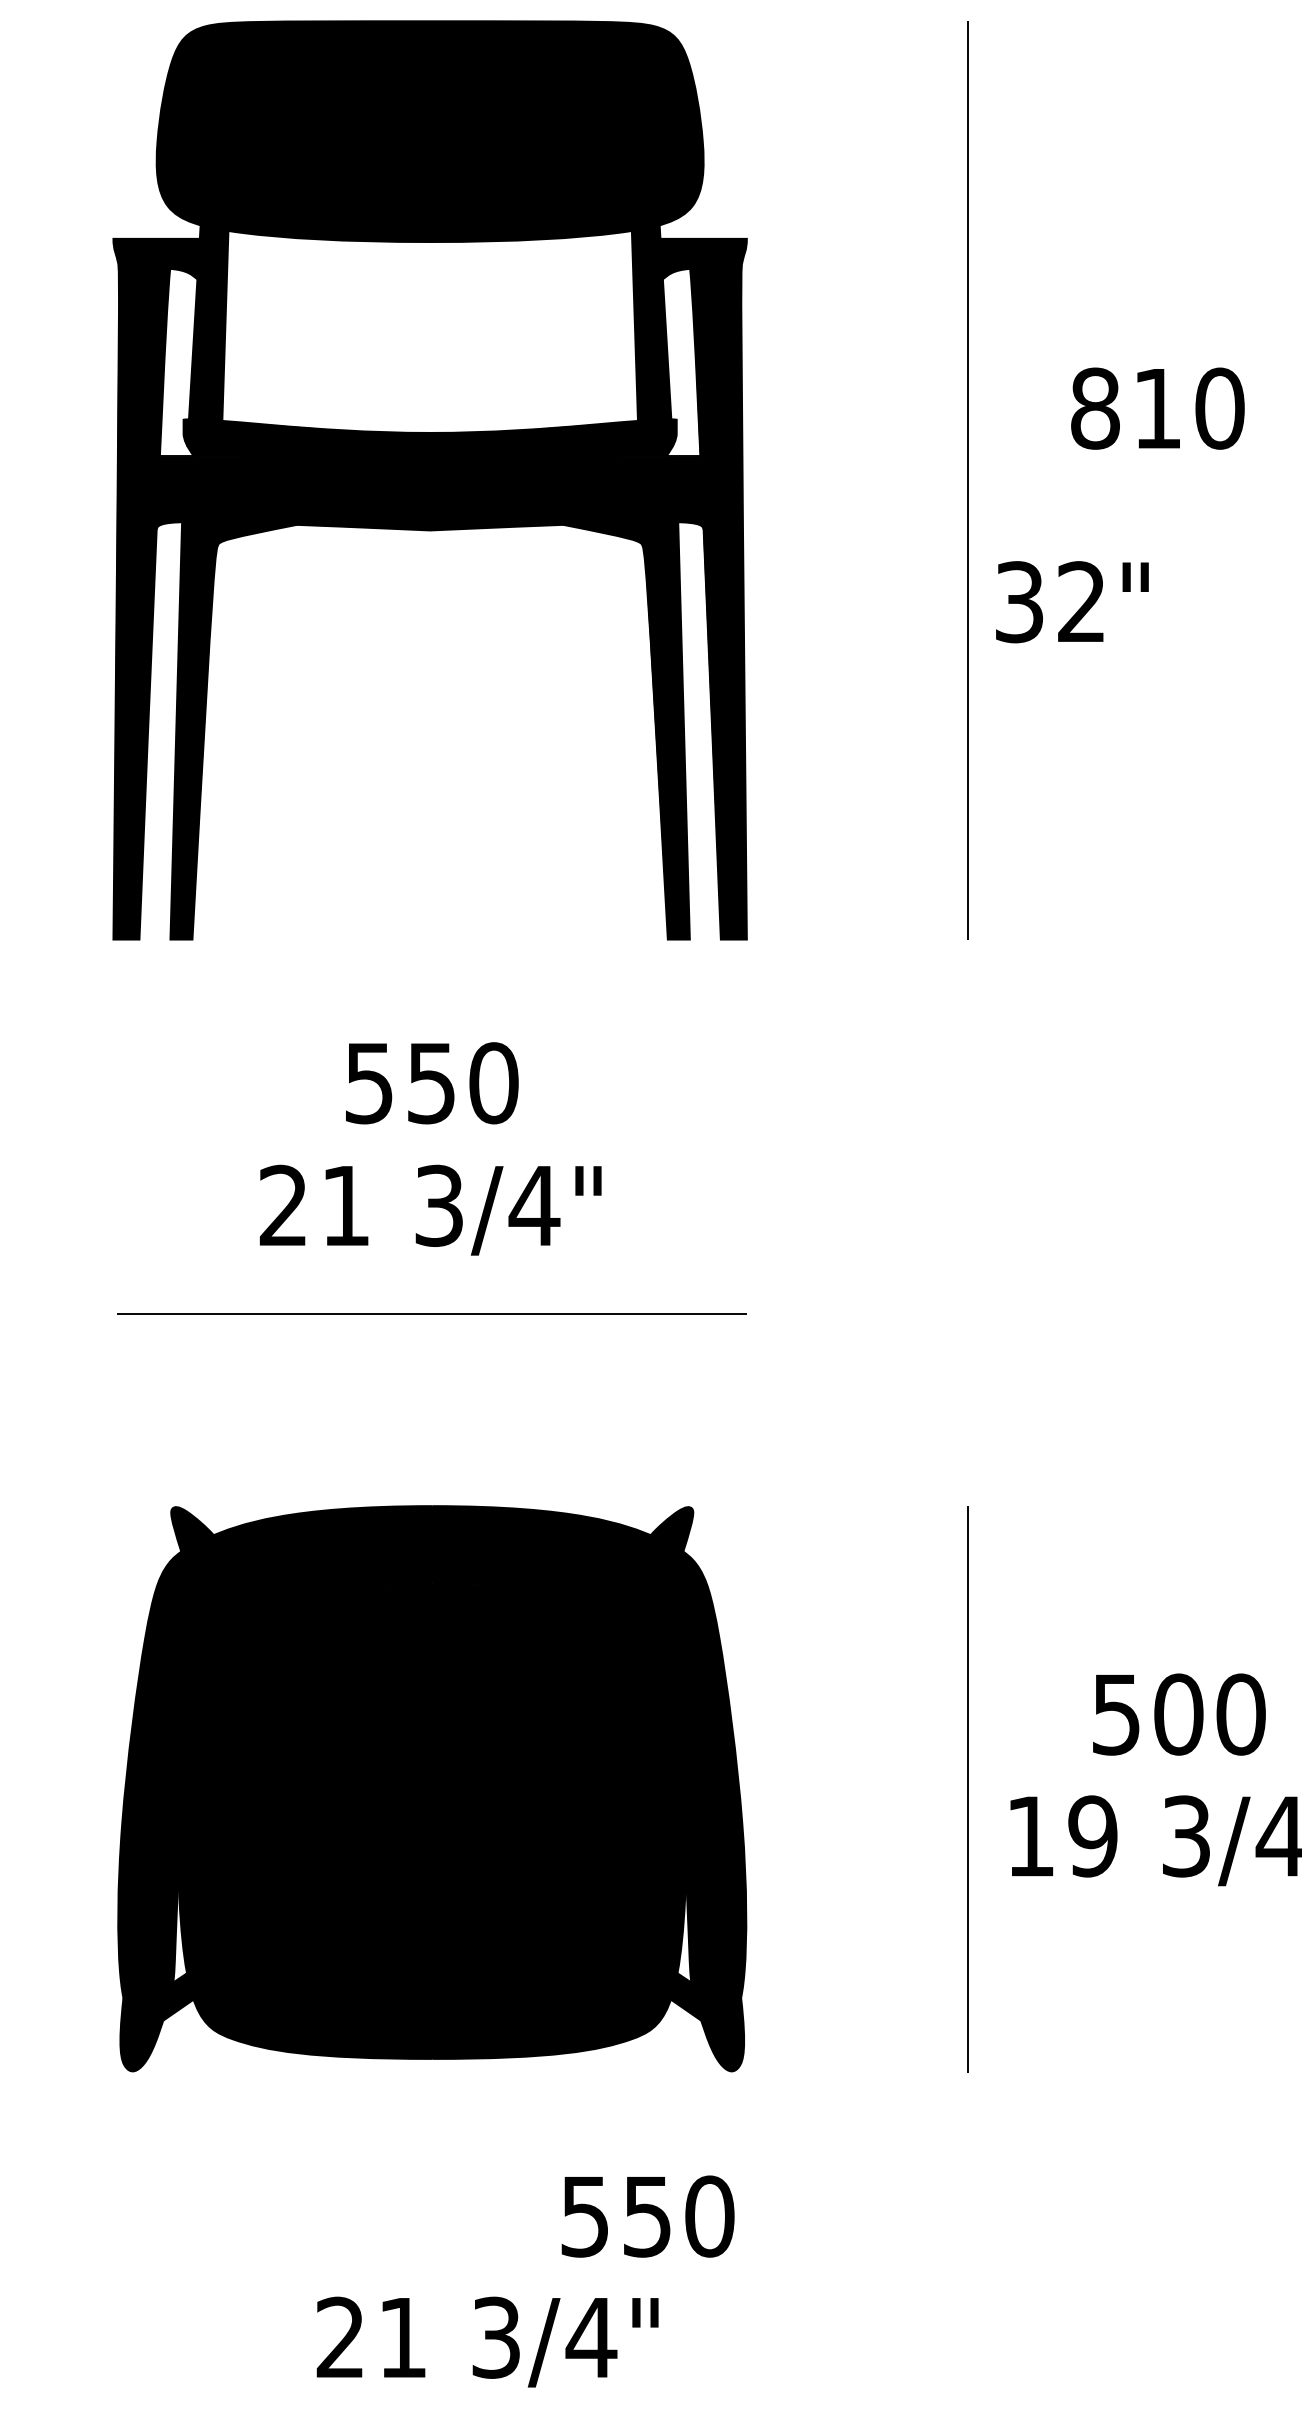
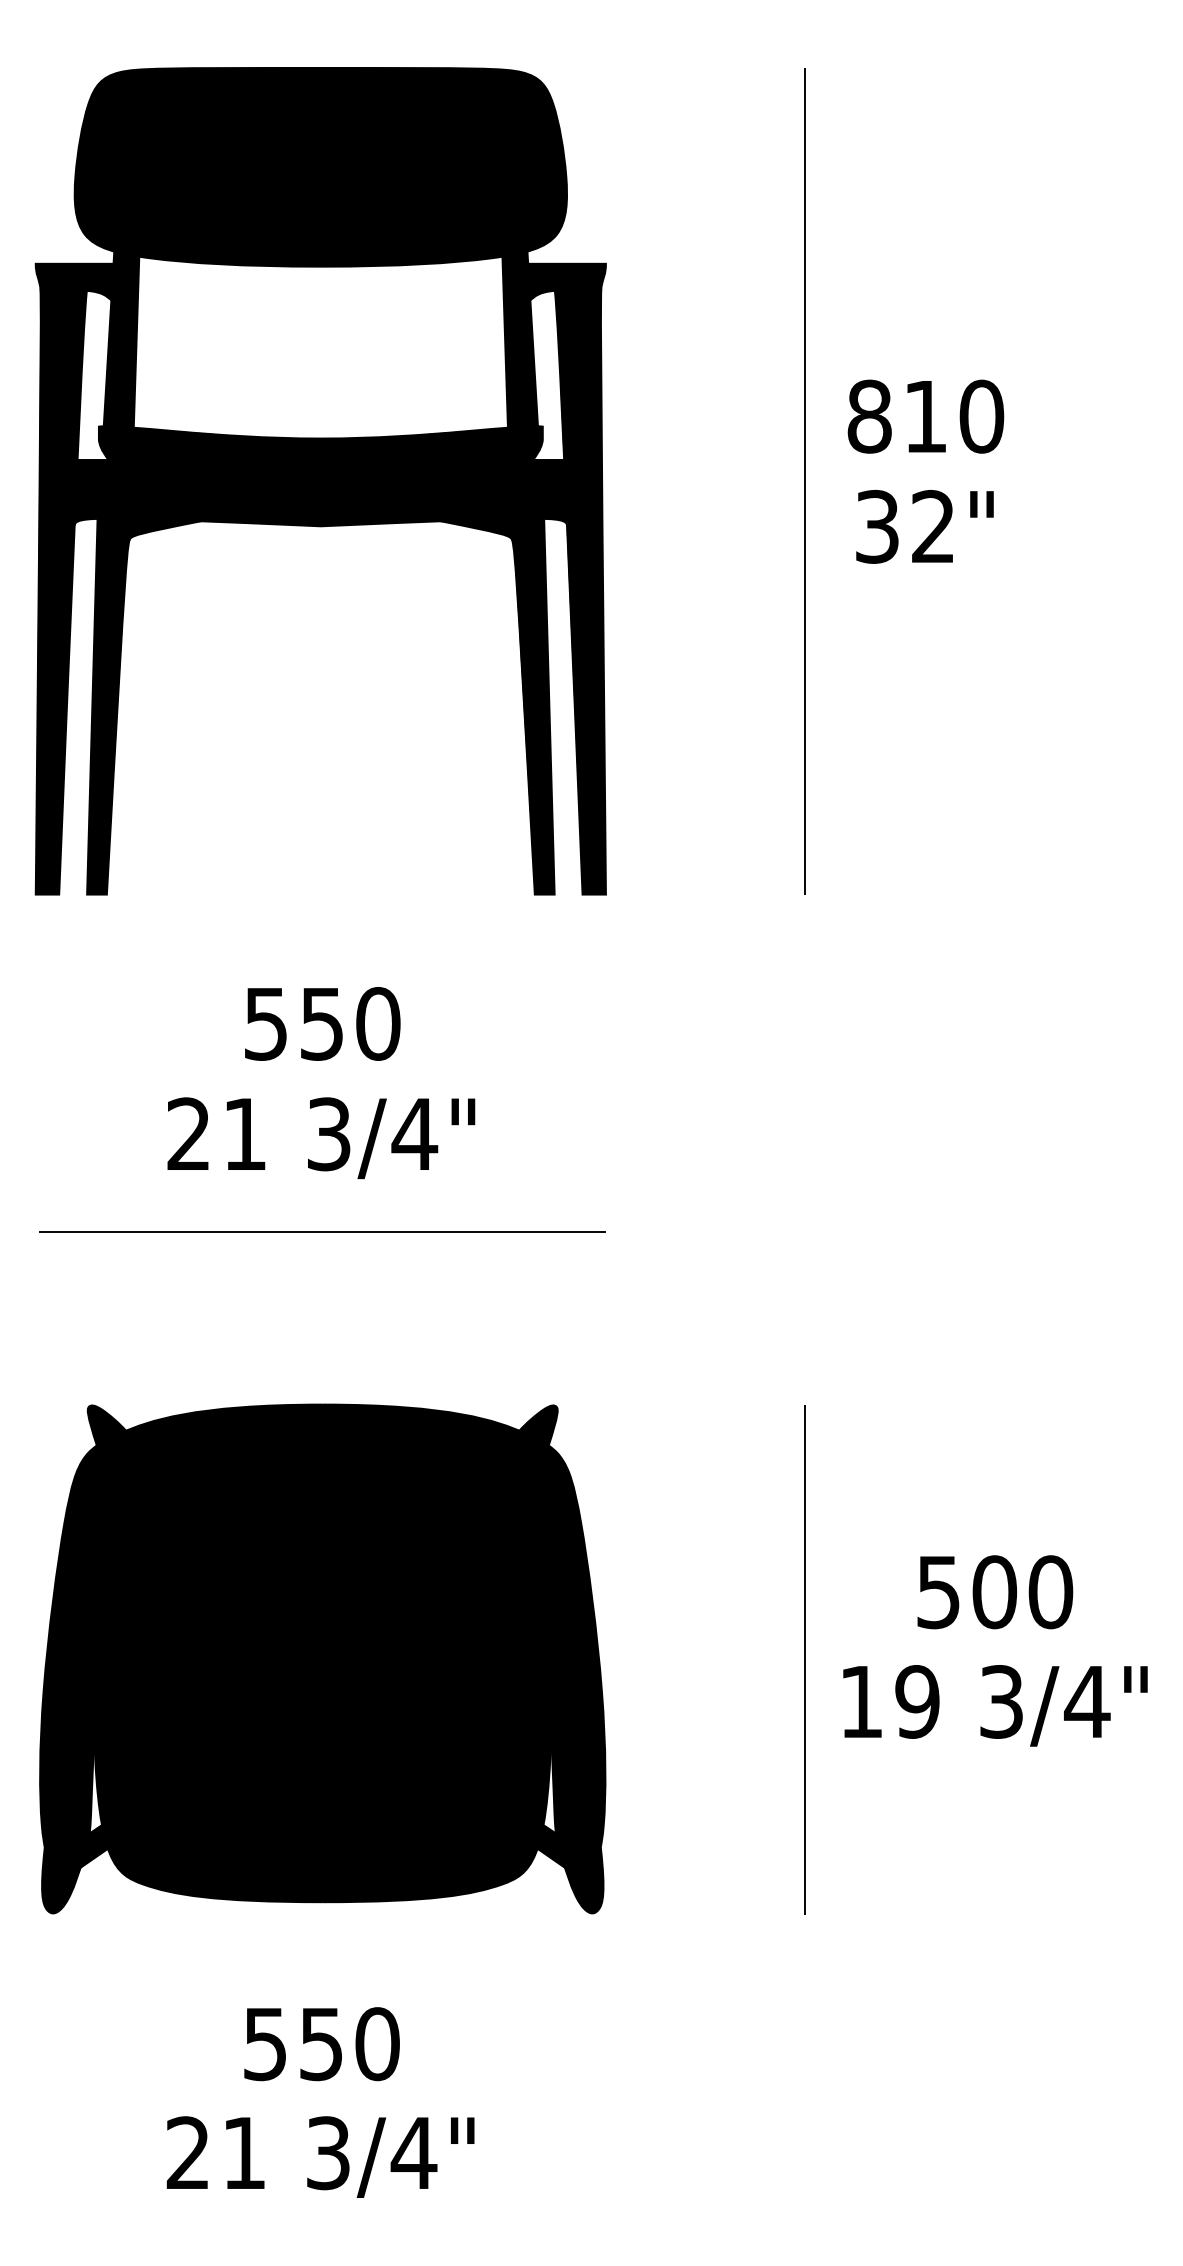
text: (1157, 408) -> (925, 416), moved
text: (1071, 601) -> (924, 526), moved
text: (647, 2217) -> (321, 2044), moved
text: (487, 2341) -> (320, 2156), moved

